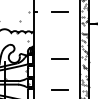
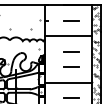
line: (57, 28) -> (68, 36), added
line: (60, 43) -> (71, 51), added
line: (57, 74) -> (68, 82), added

